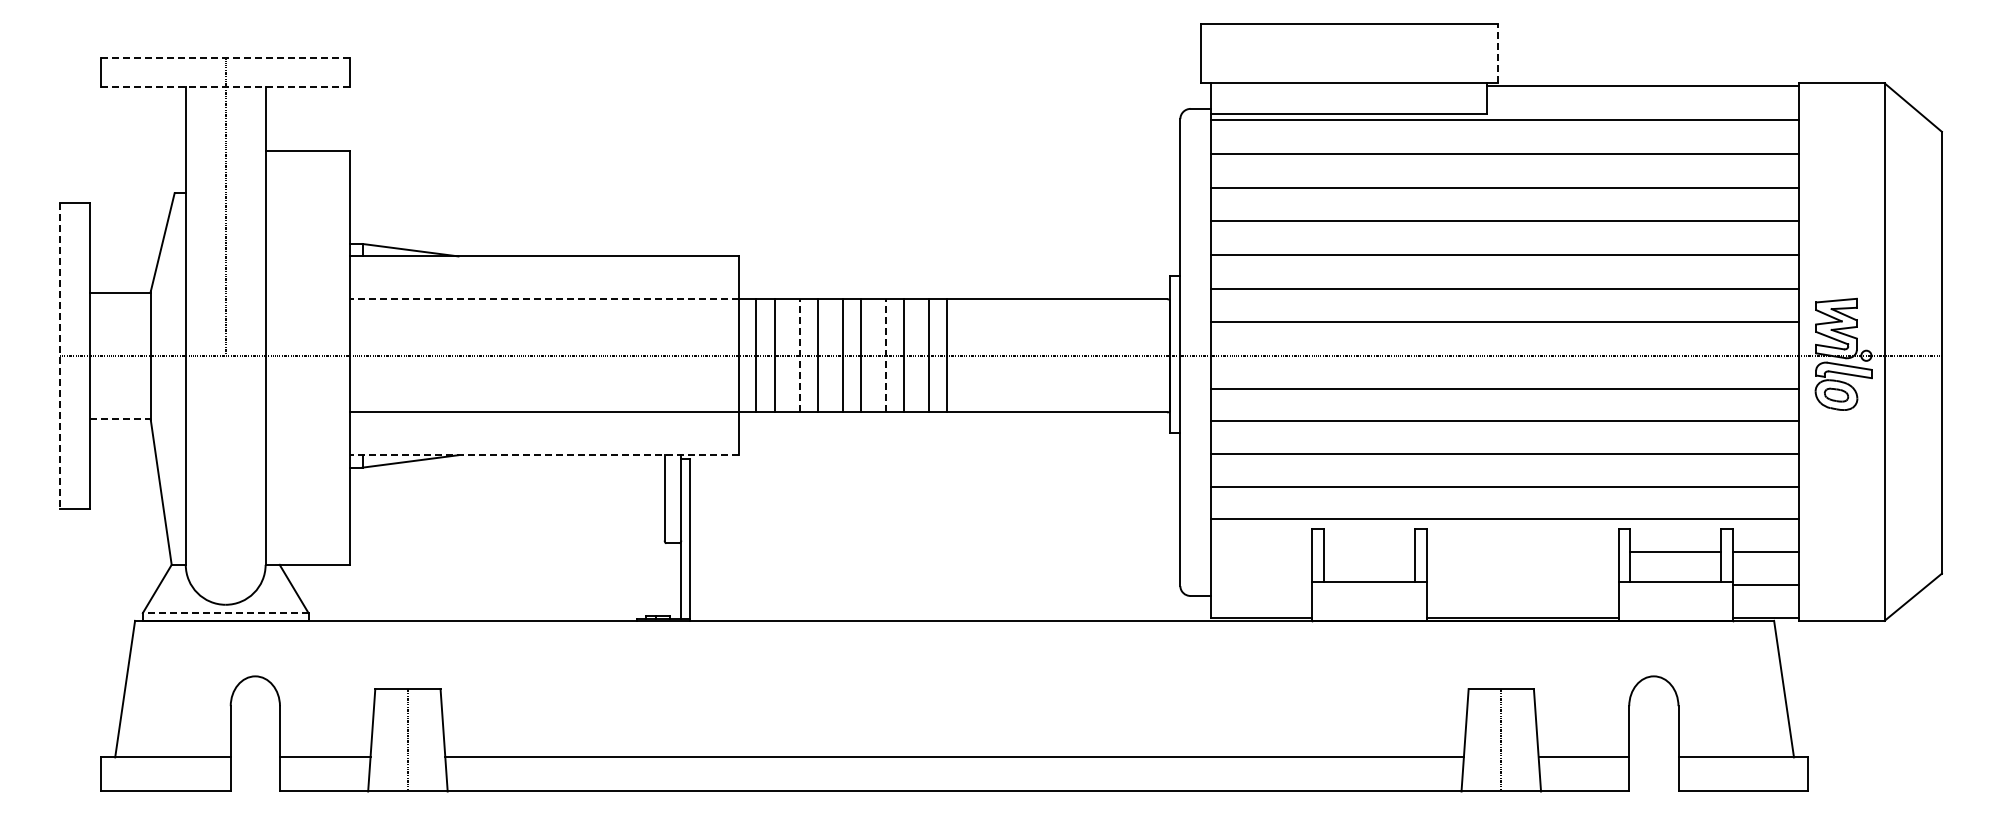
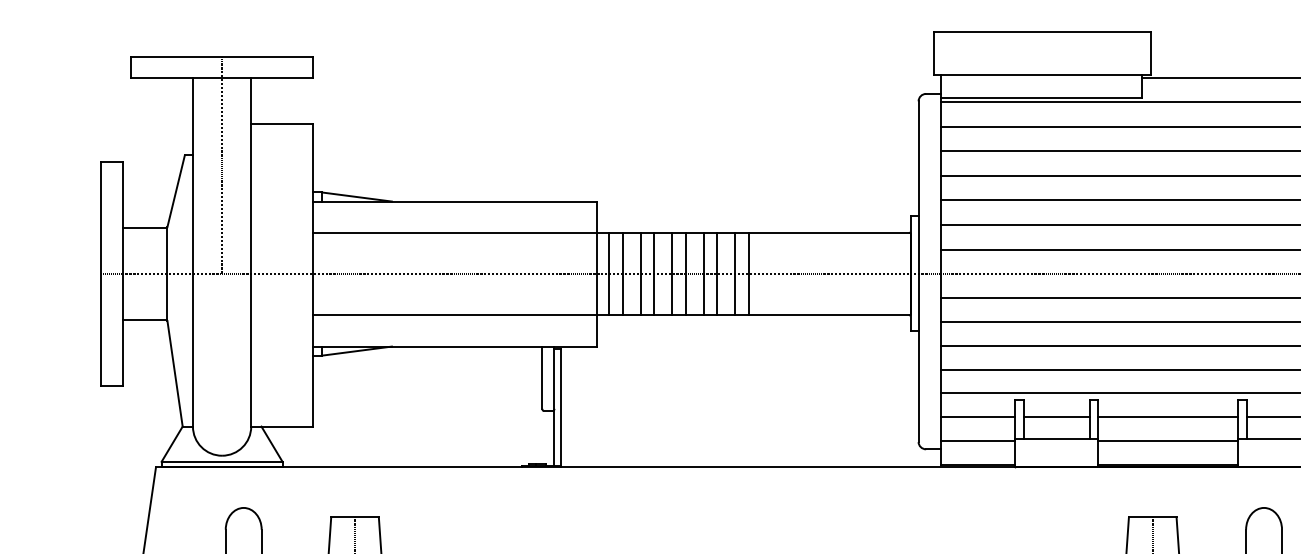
line: (1498, 53) -> (1150, 53), dashed -> solid
line: (225, 57) -> (221, 56), dashed -> solid
line: (225, 87) -> (221, 78), dashed -> solid
line: (544, 299) -> (454, 232), dashed -> solid
line: (799, 355) -> (640, 273), dashed -> solid
line: (885, 355) -> (703, 273), dashed -> solid
line: (60, 356) -> (101, 274), dashed -> solid
line: (120, 418) -> (145, 319), dashed -> solid
line: (544, 455) -> (454, 346), dashed -> solid
line: (1261, 552) -> (977, 417), added
line: (1369, 552) -> (1056, 417), added
line: (1522, 552) -> (1168, 417), added
line: (1261, 585) -> (977, 441), added
line: (1522, 585) -> (1168, 441), added
line: (225, 613) -> (221, 462), dashed -> solid

